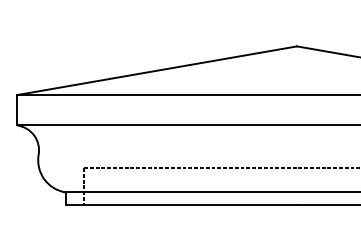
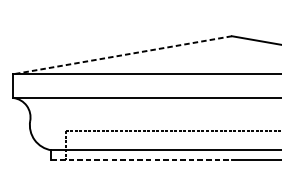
line: (156, 70) -> (122, 55), solid -> dashed
line: (181, 204) -> (141, 159), solid -> dashed

